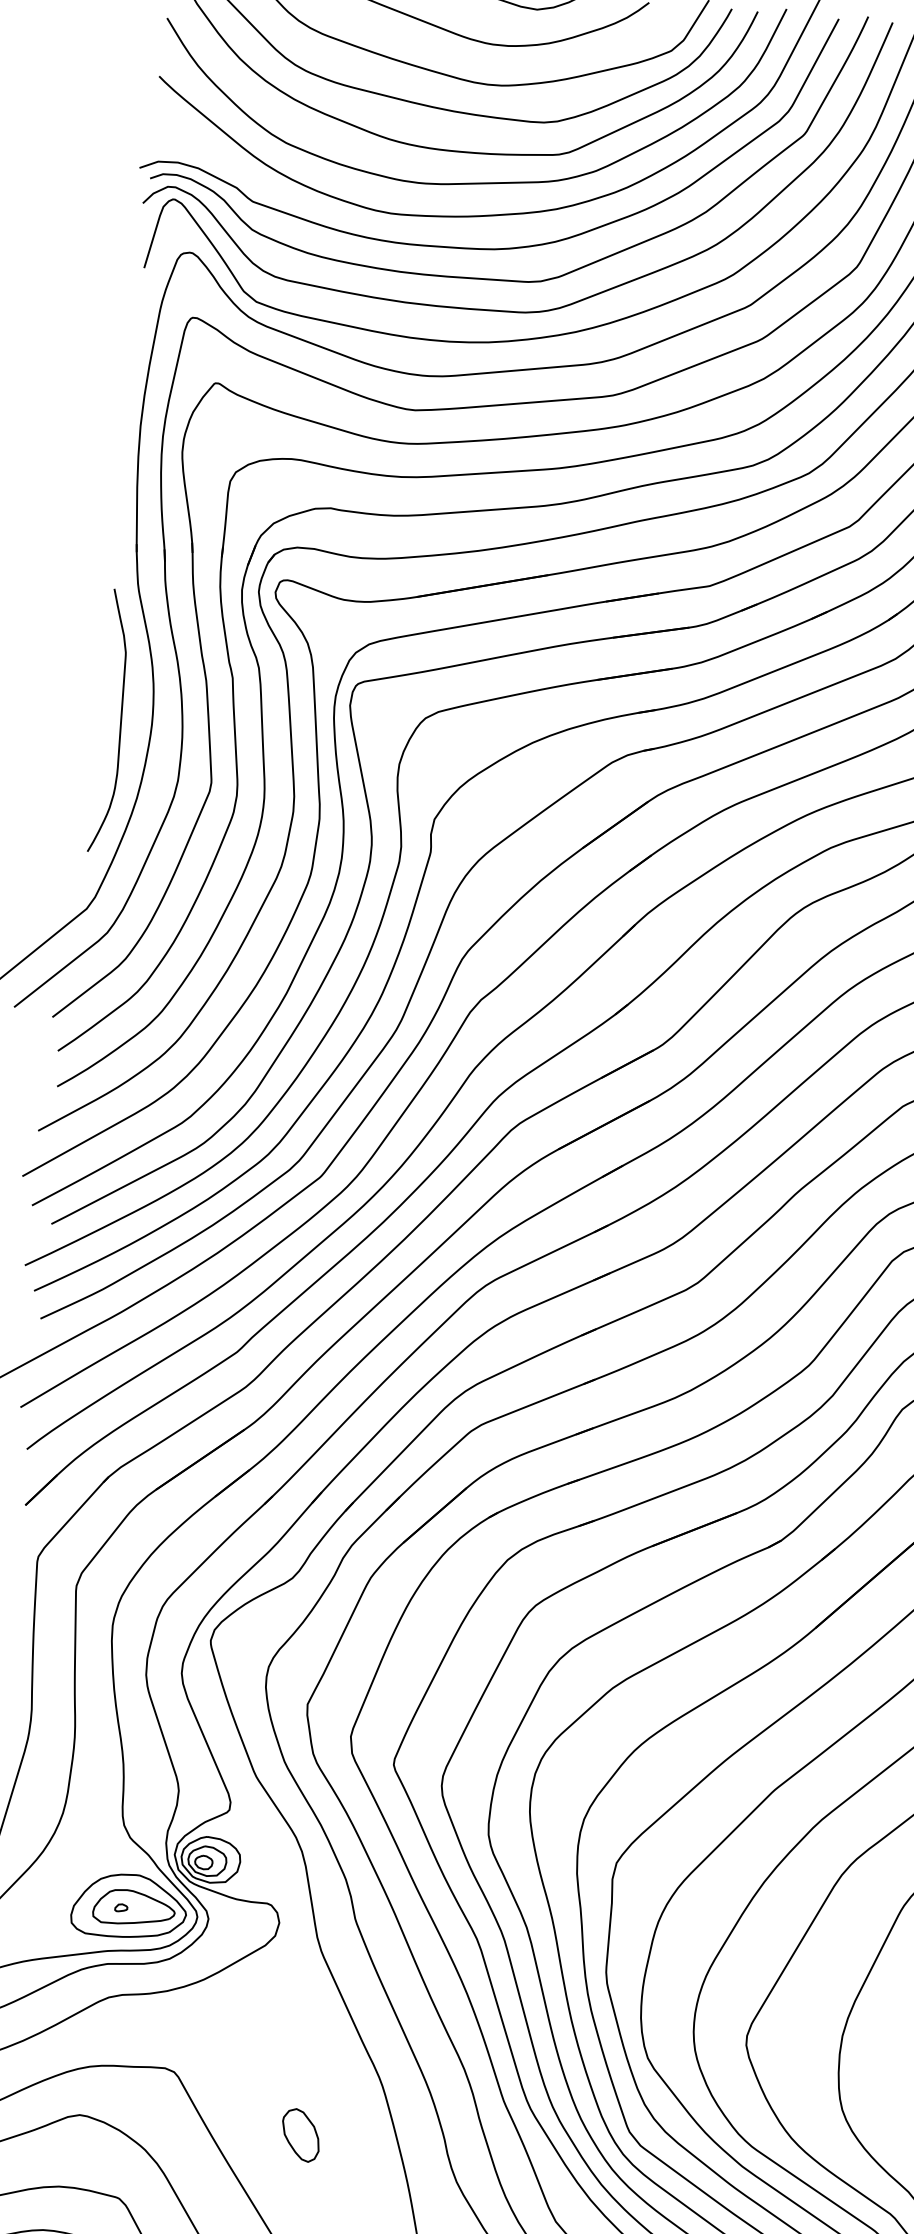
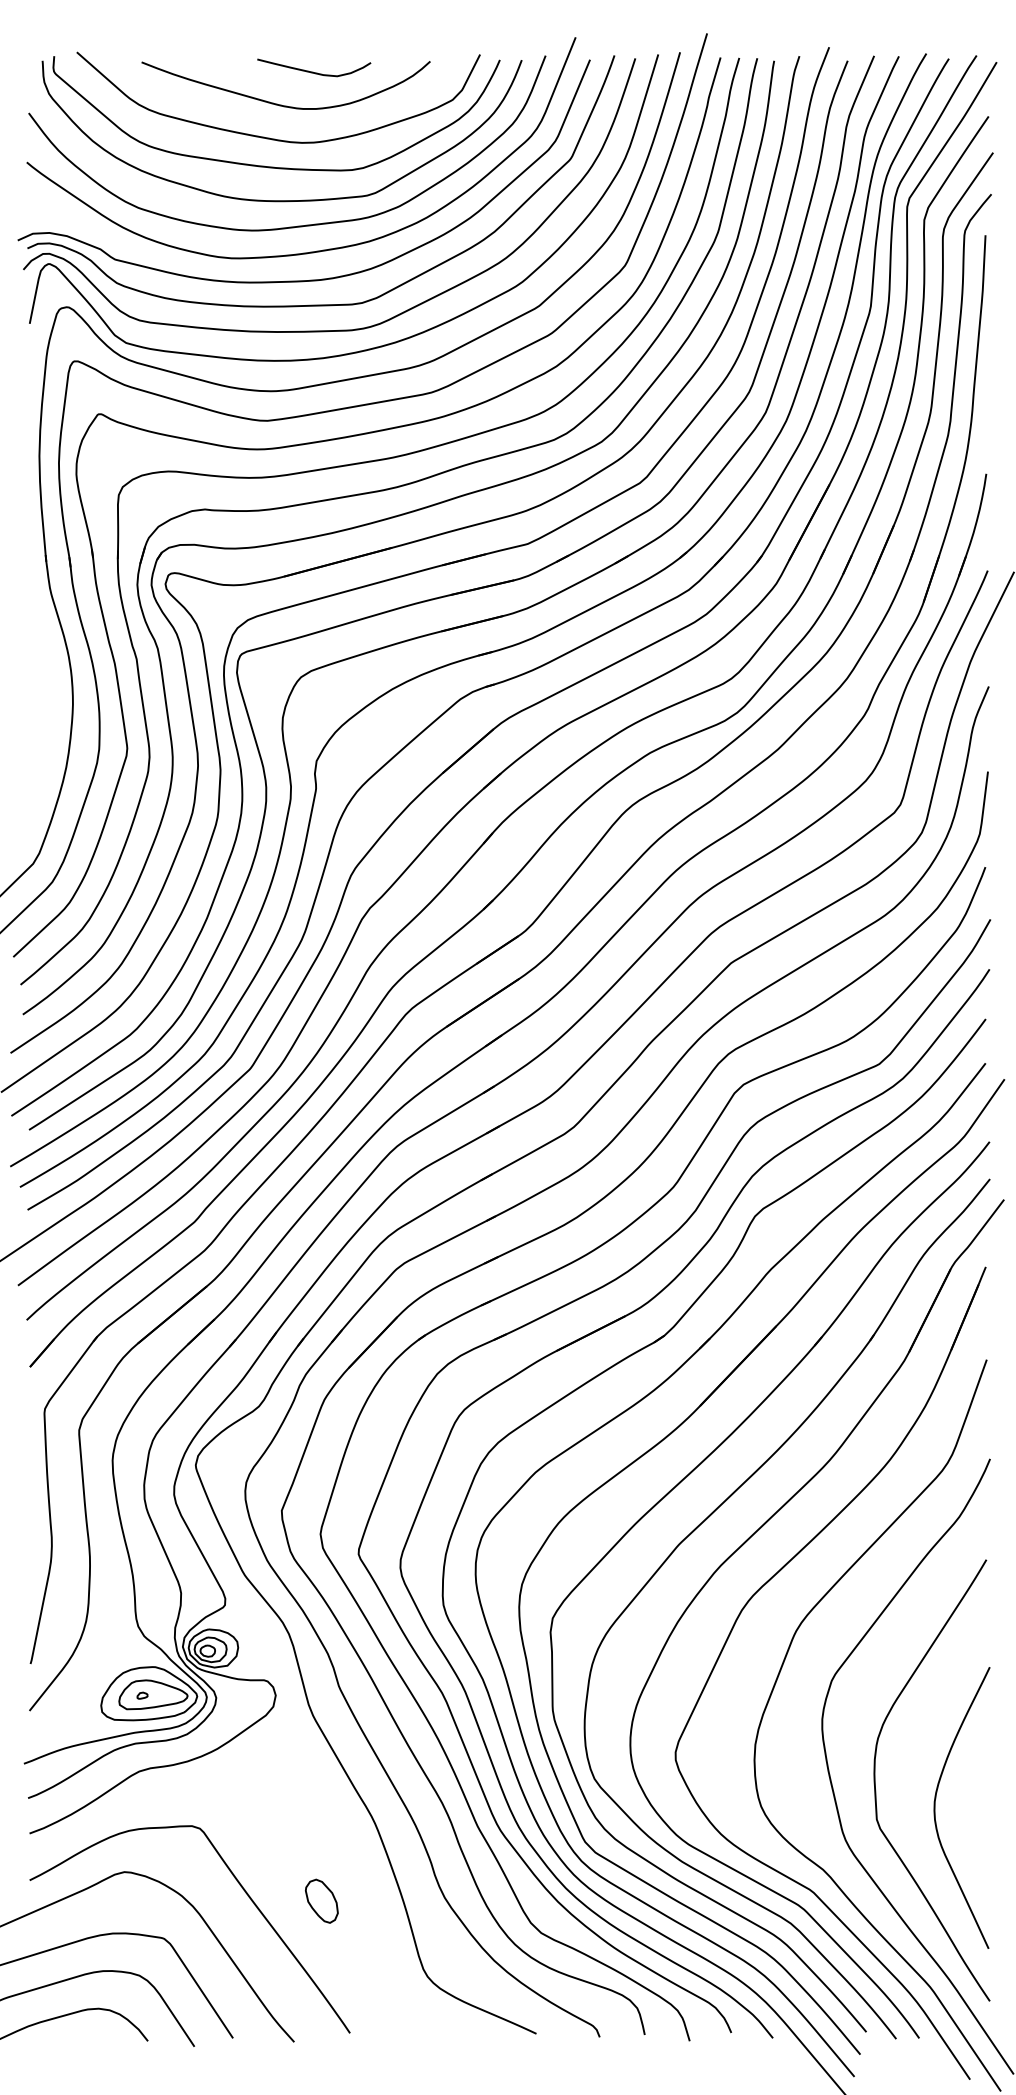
curve: (120, 721) -> (46, 704), removed
part: (300, 2134) -> (321, 1900), moved

